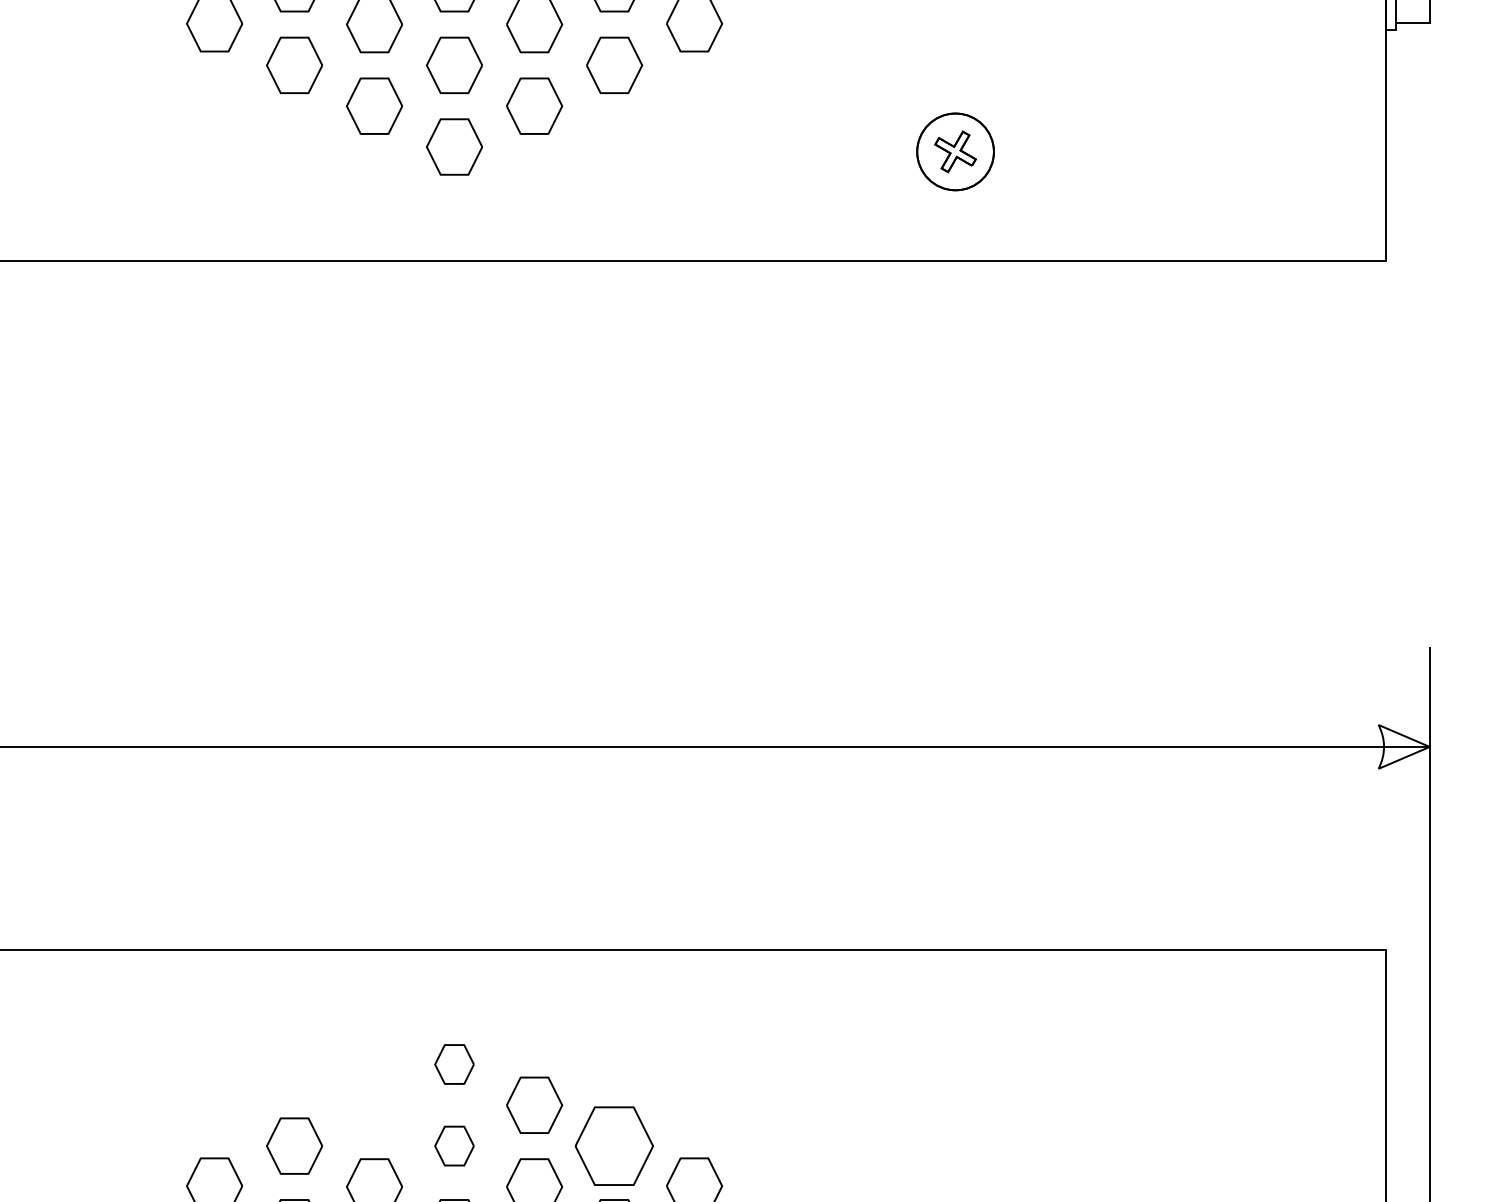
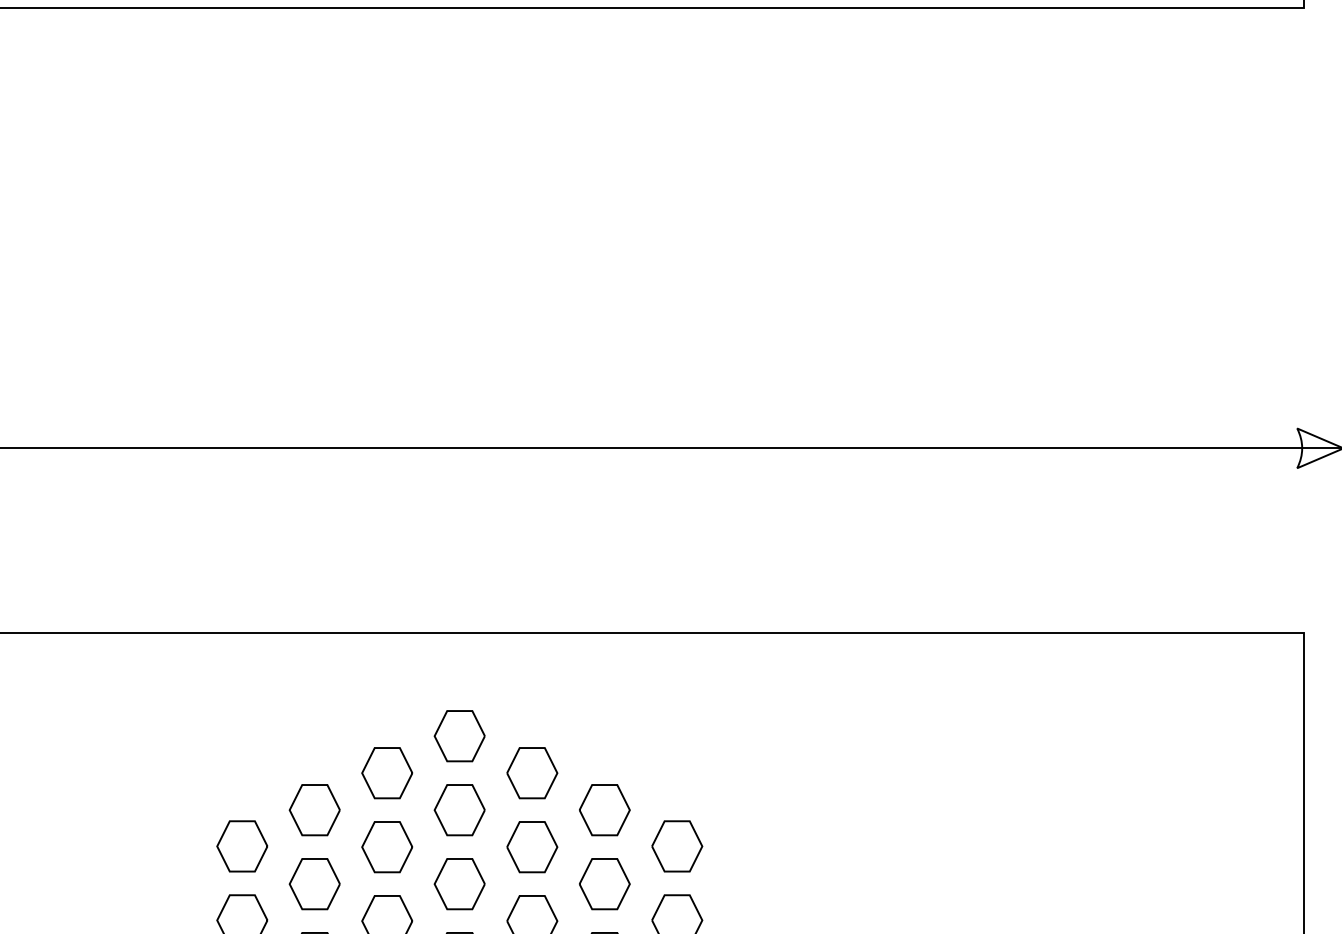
part: (454, 1064) -> (459, 736), size x1.43
part: (374, 1104) -> (387, 772), added
part: (454, 1145) -> (459, 809), size x1.43
part: (614, 1145) -> (604, 809), size x0.71

